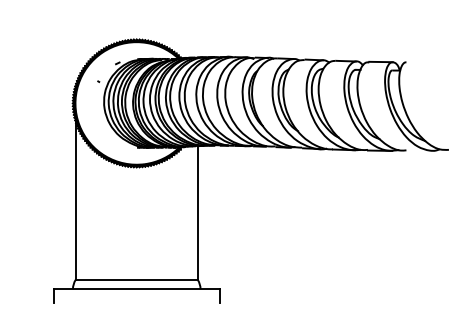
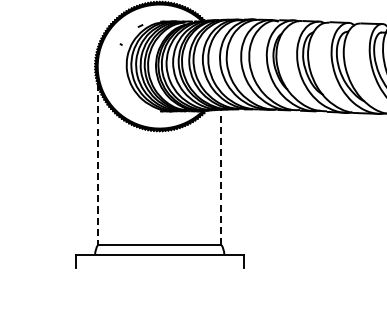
line: (75, 200) -> (97, 164), solid -> dashed
line: (197, 212) -> (221, 176), solid -> dashed

